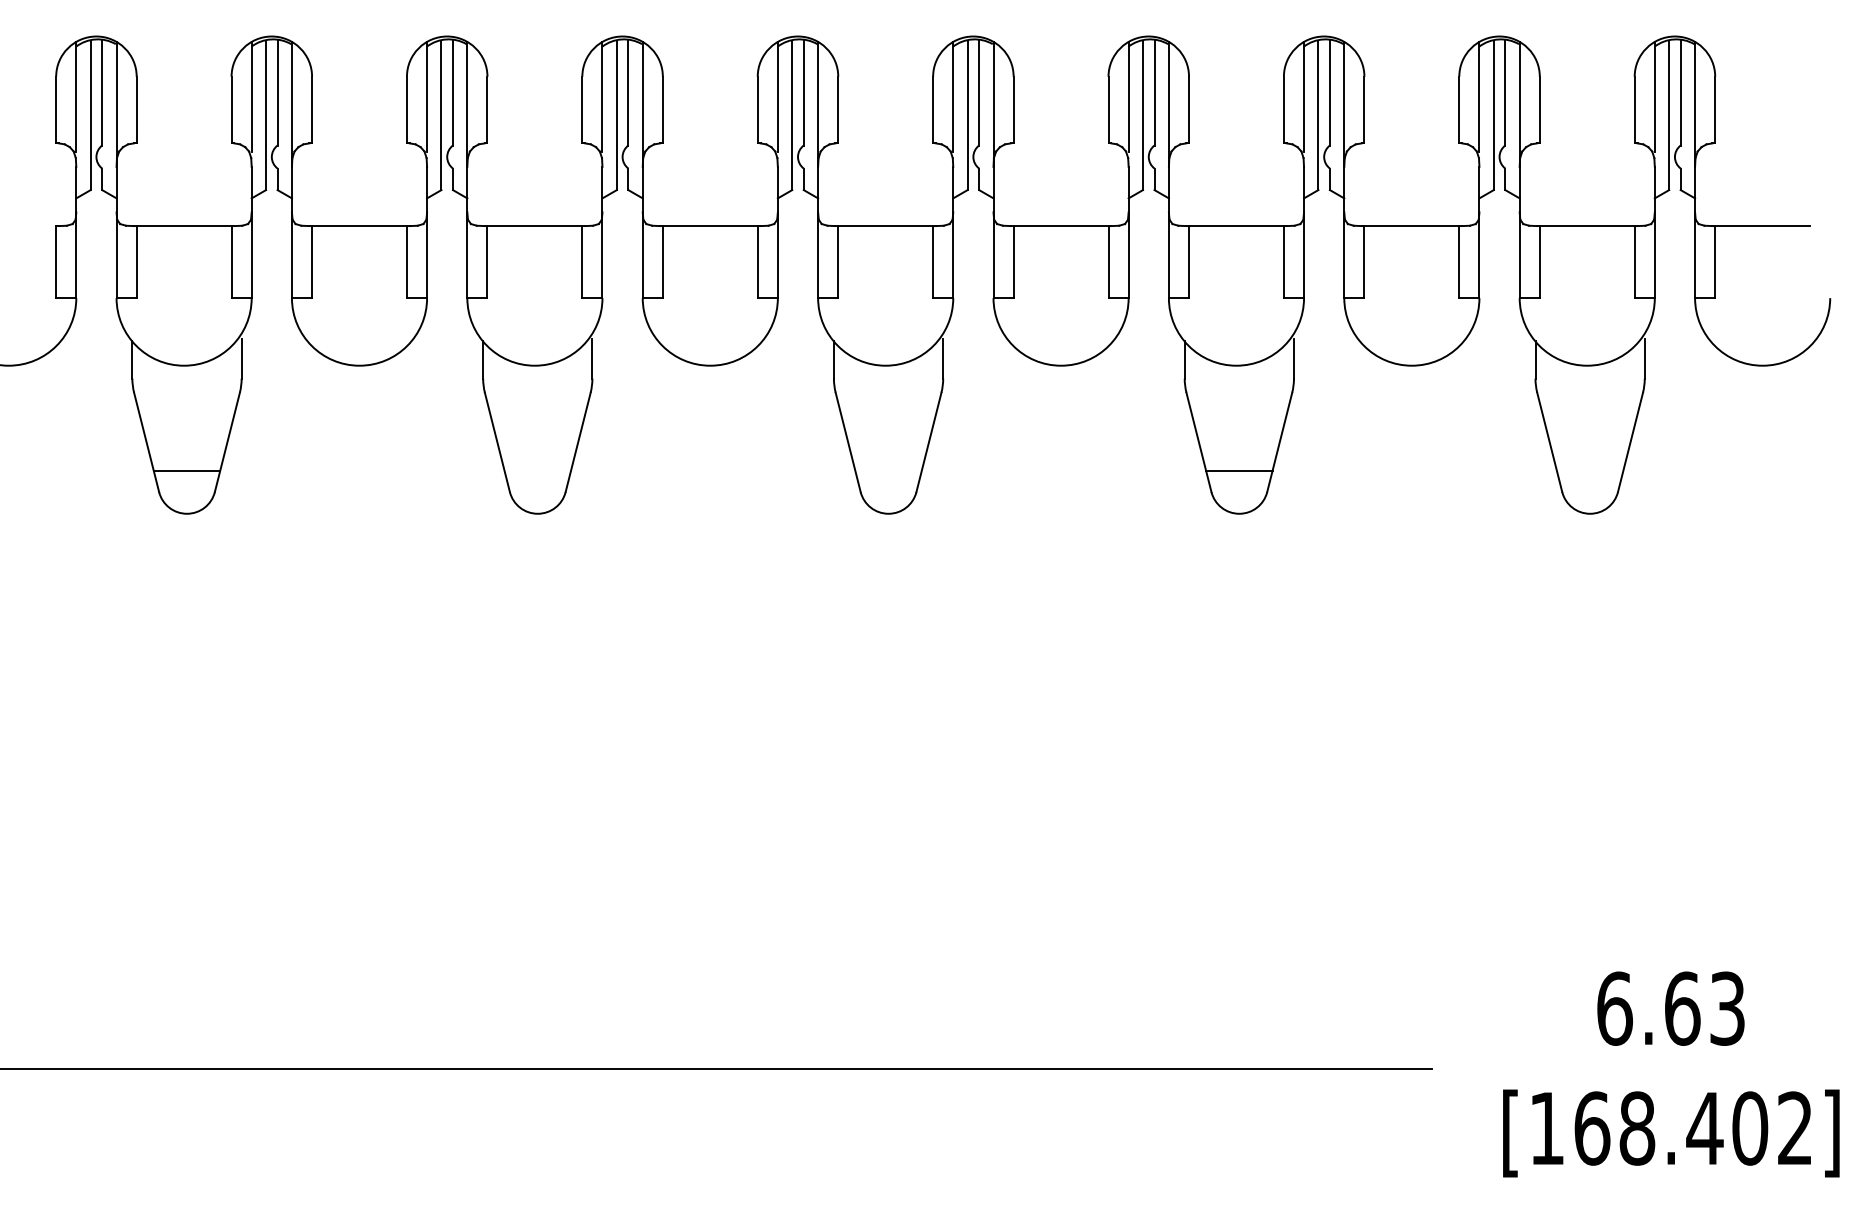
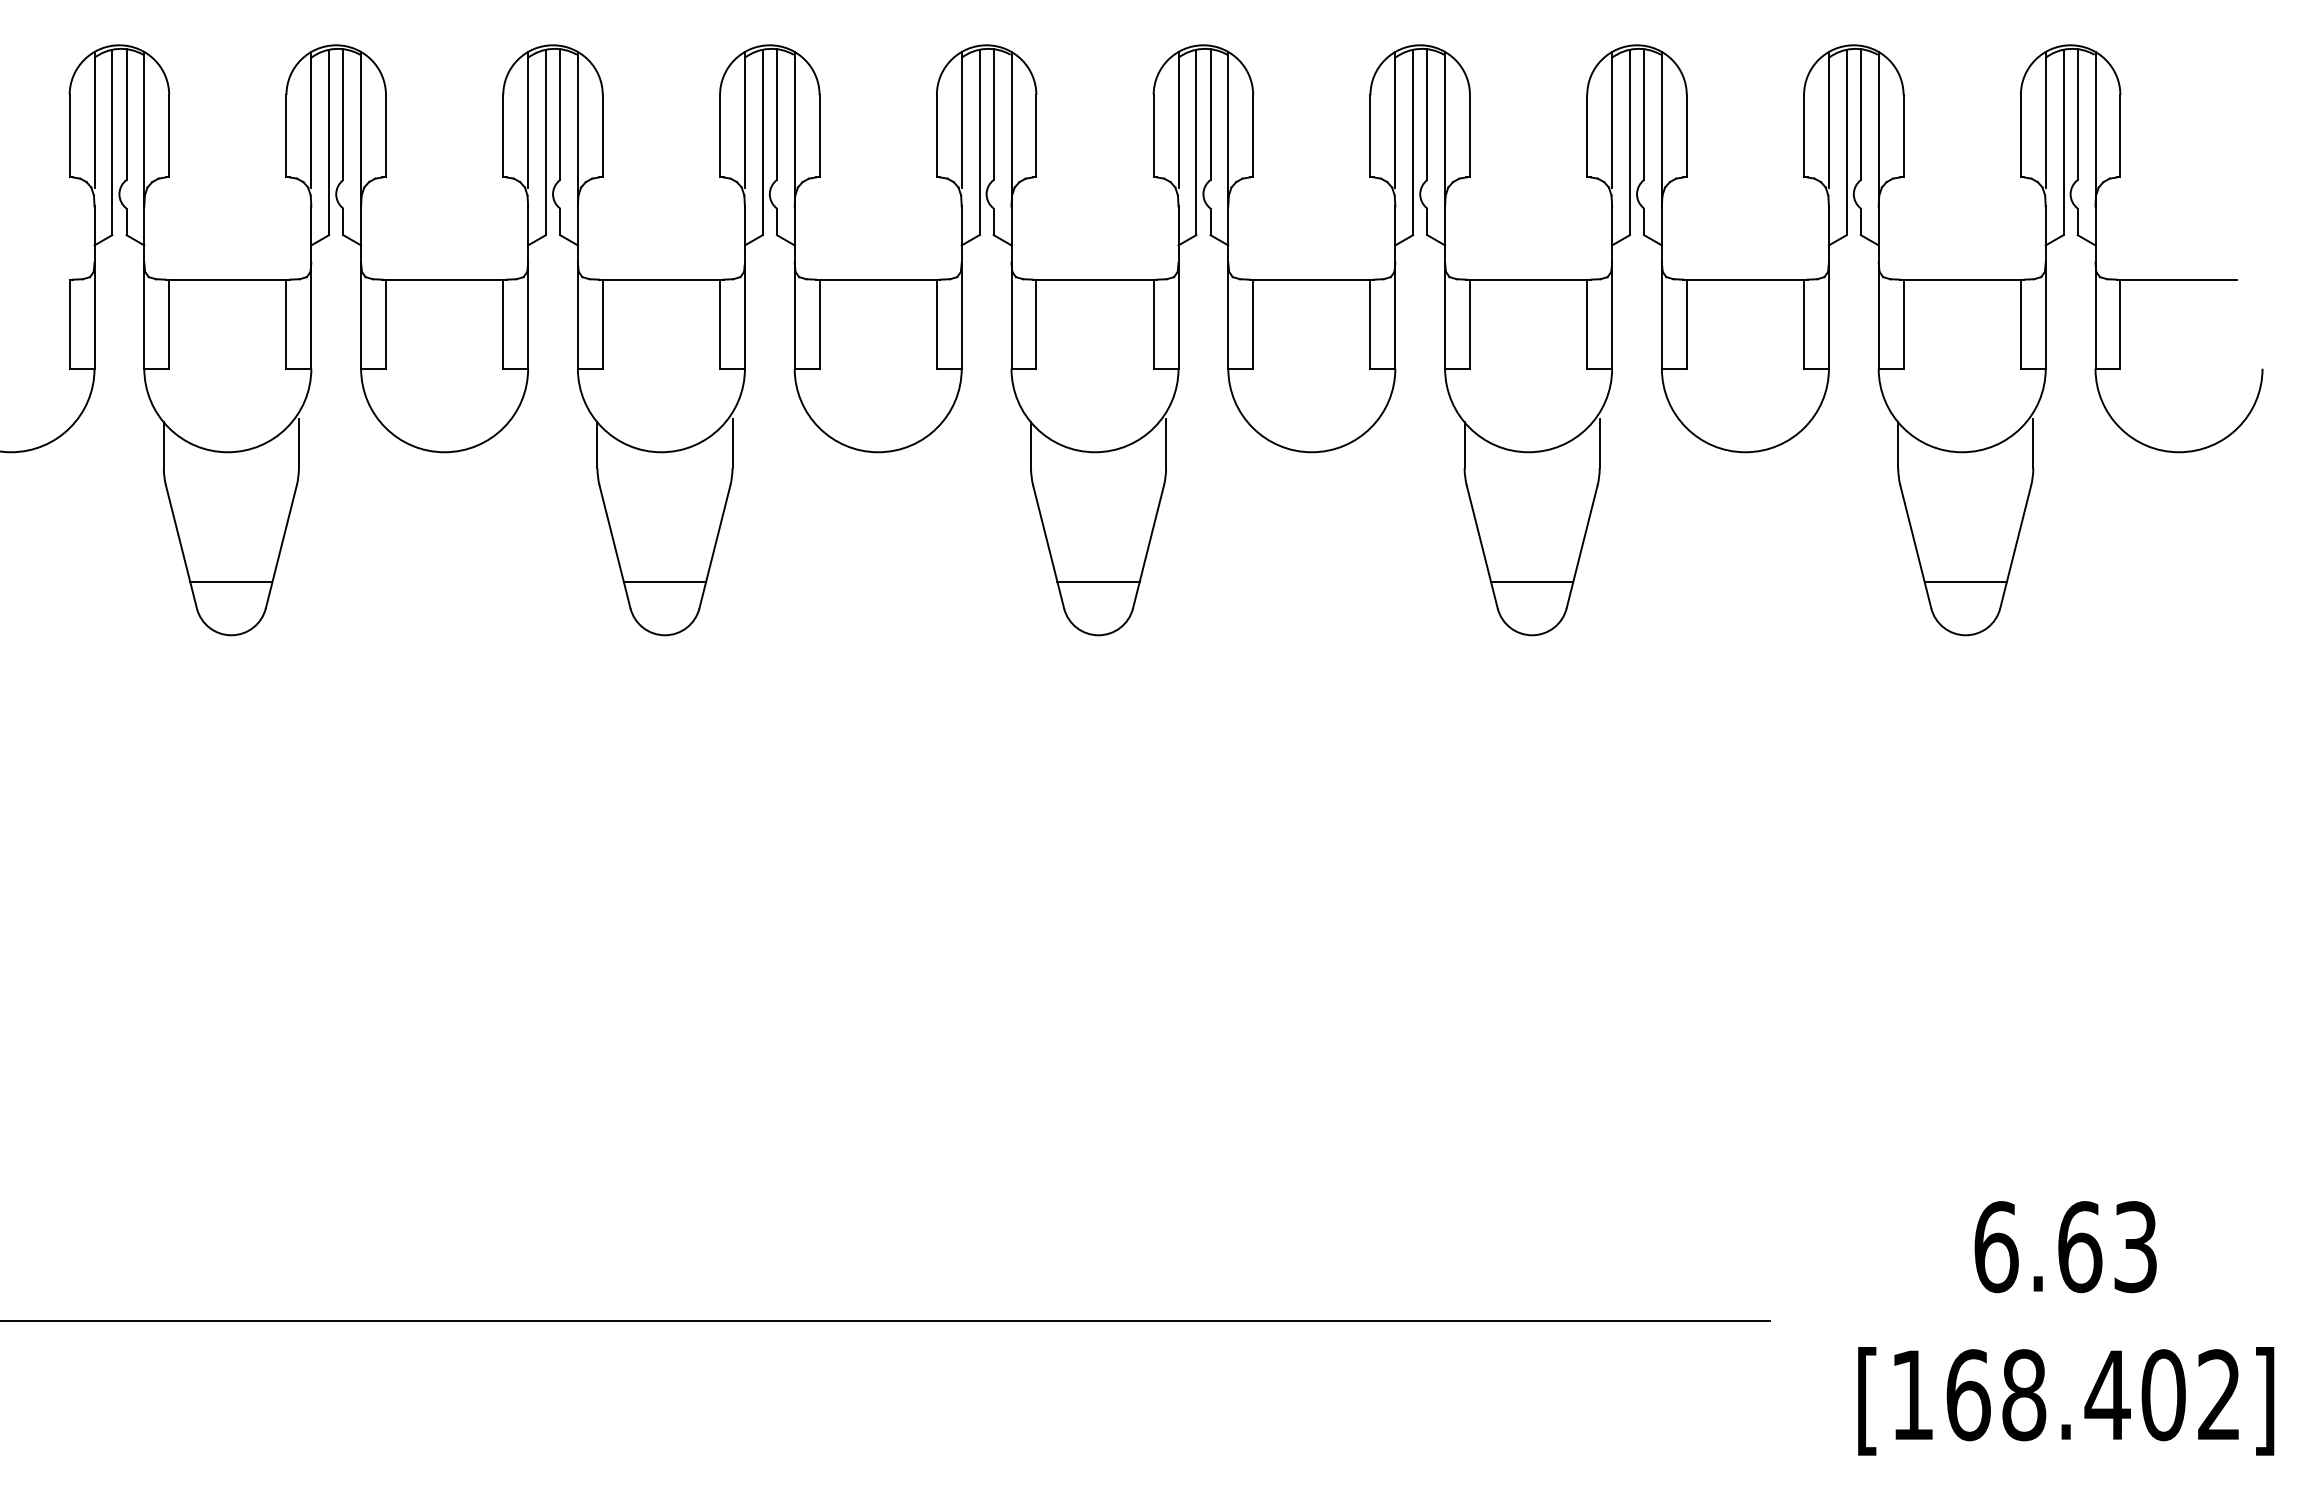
line: (537, 470) -> (664, 581), added
line: (888, 470) -> (1098, 581), added
line: (1589, 470) -> (1964, 581), added

